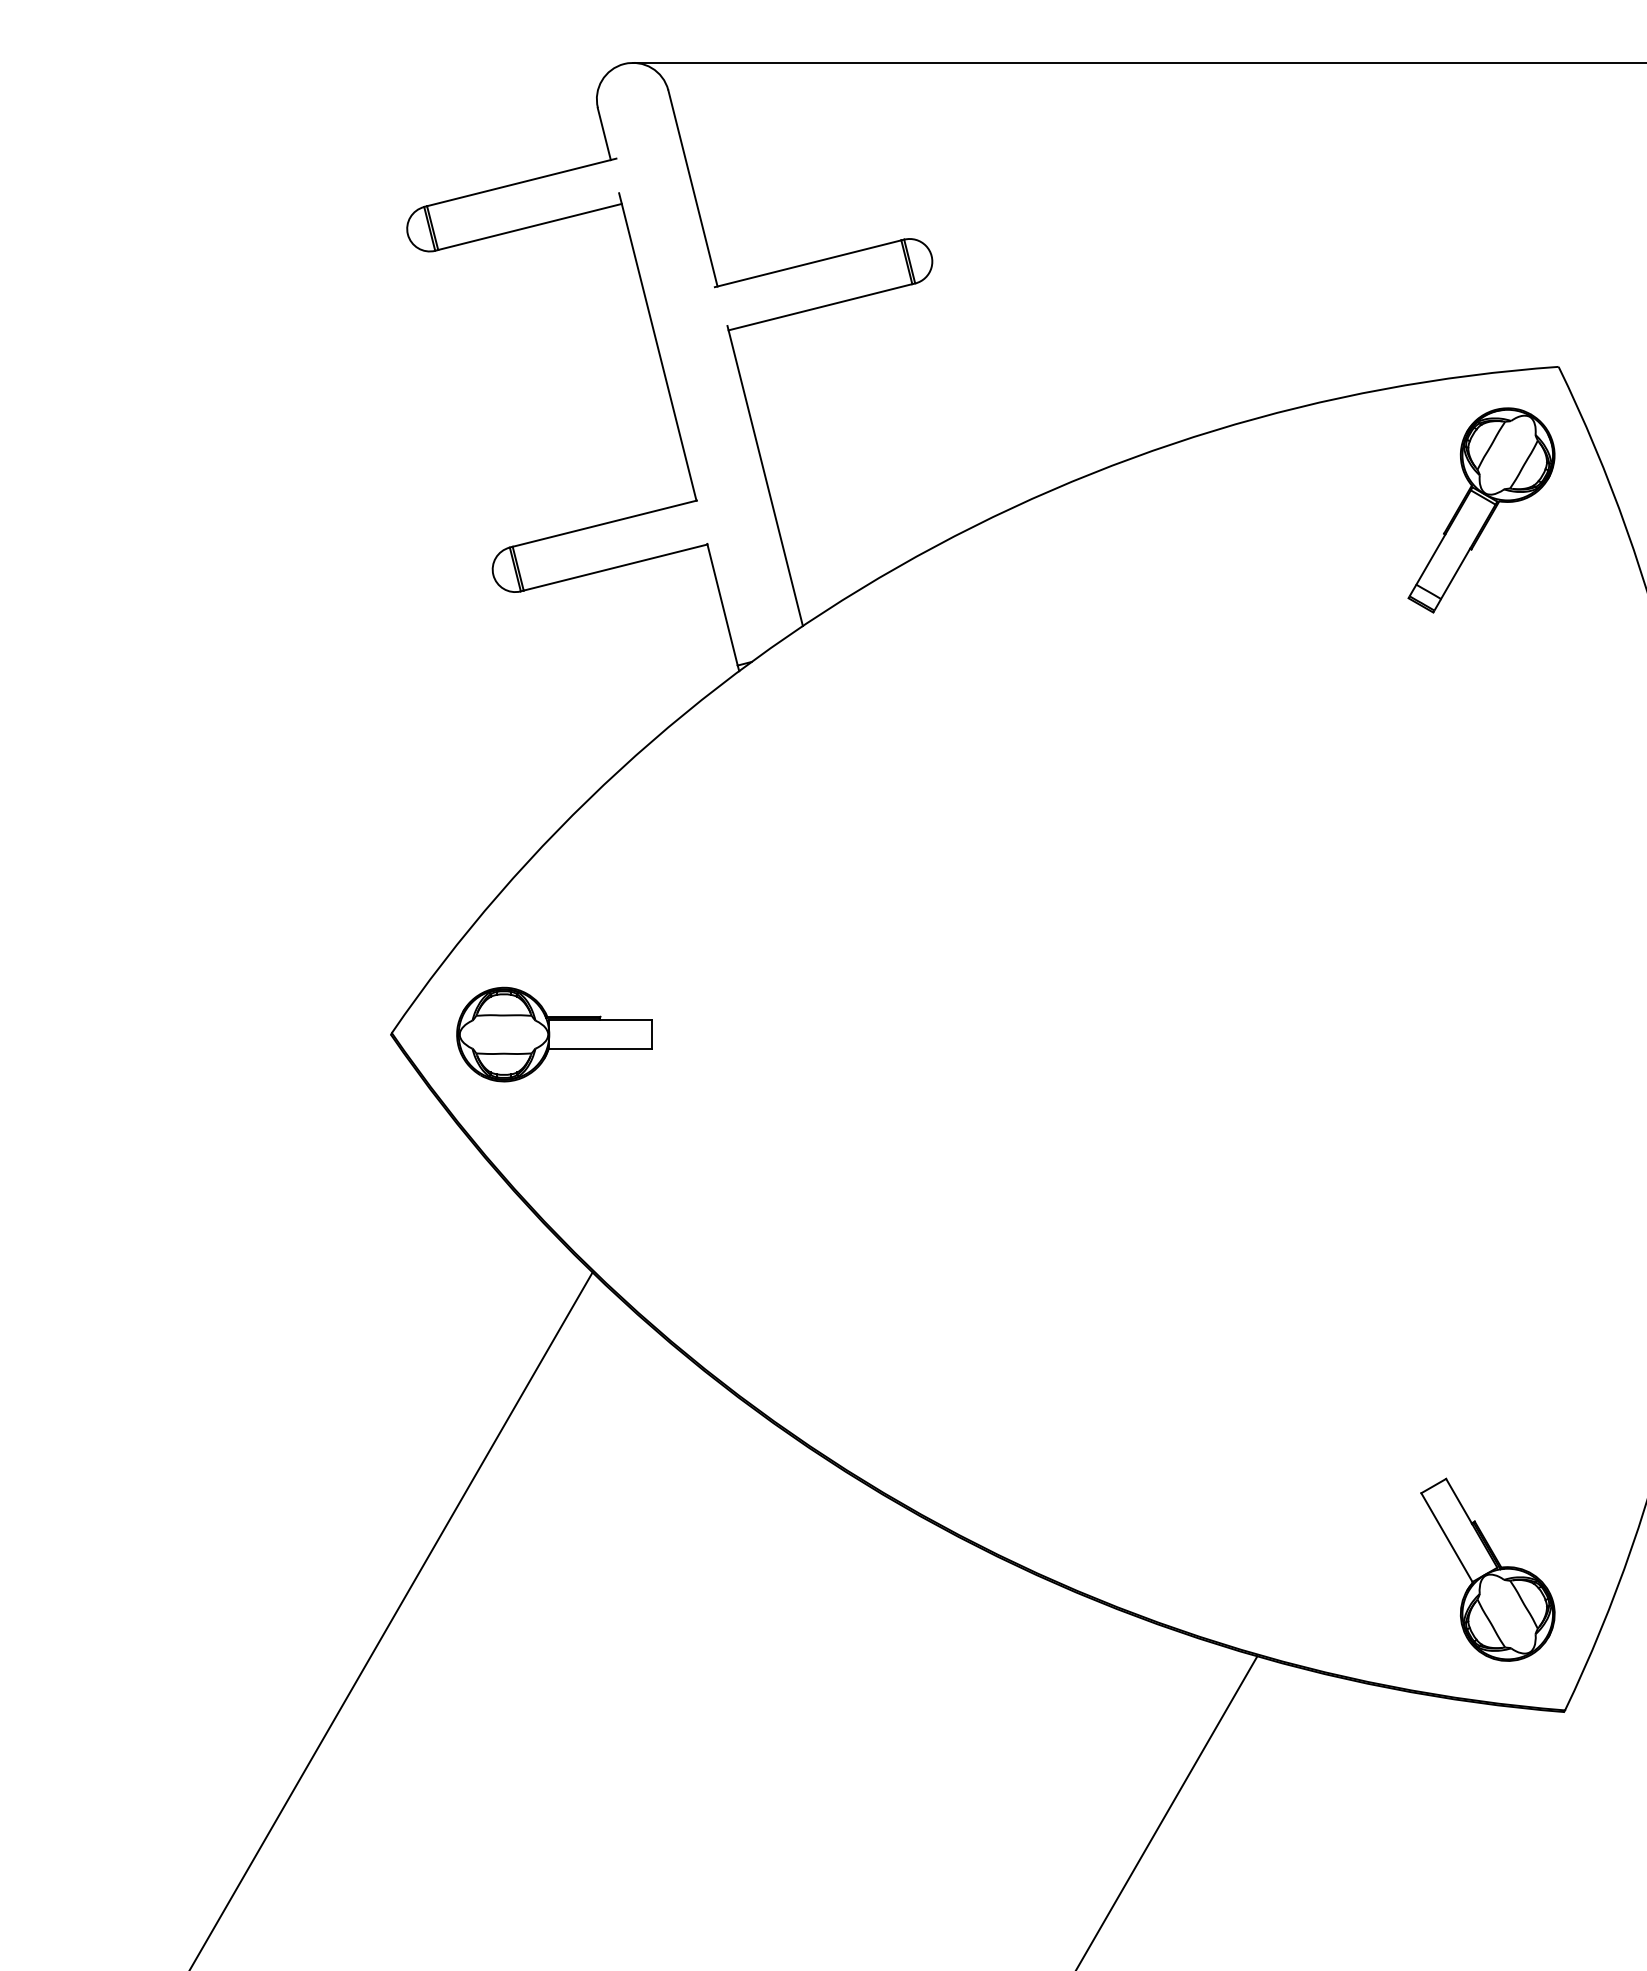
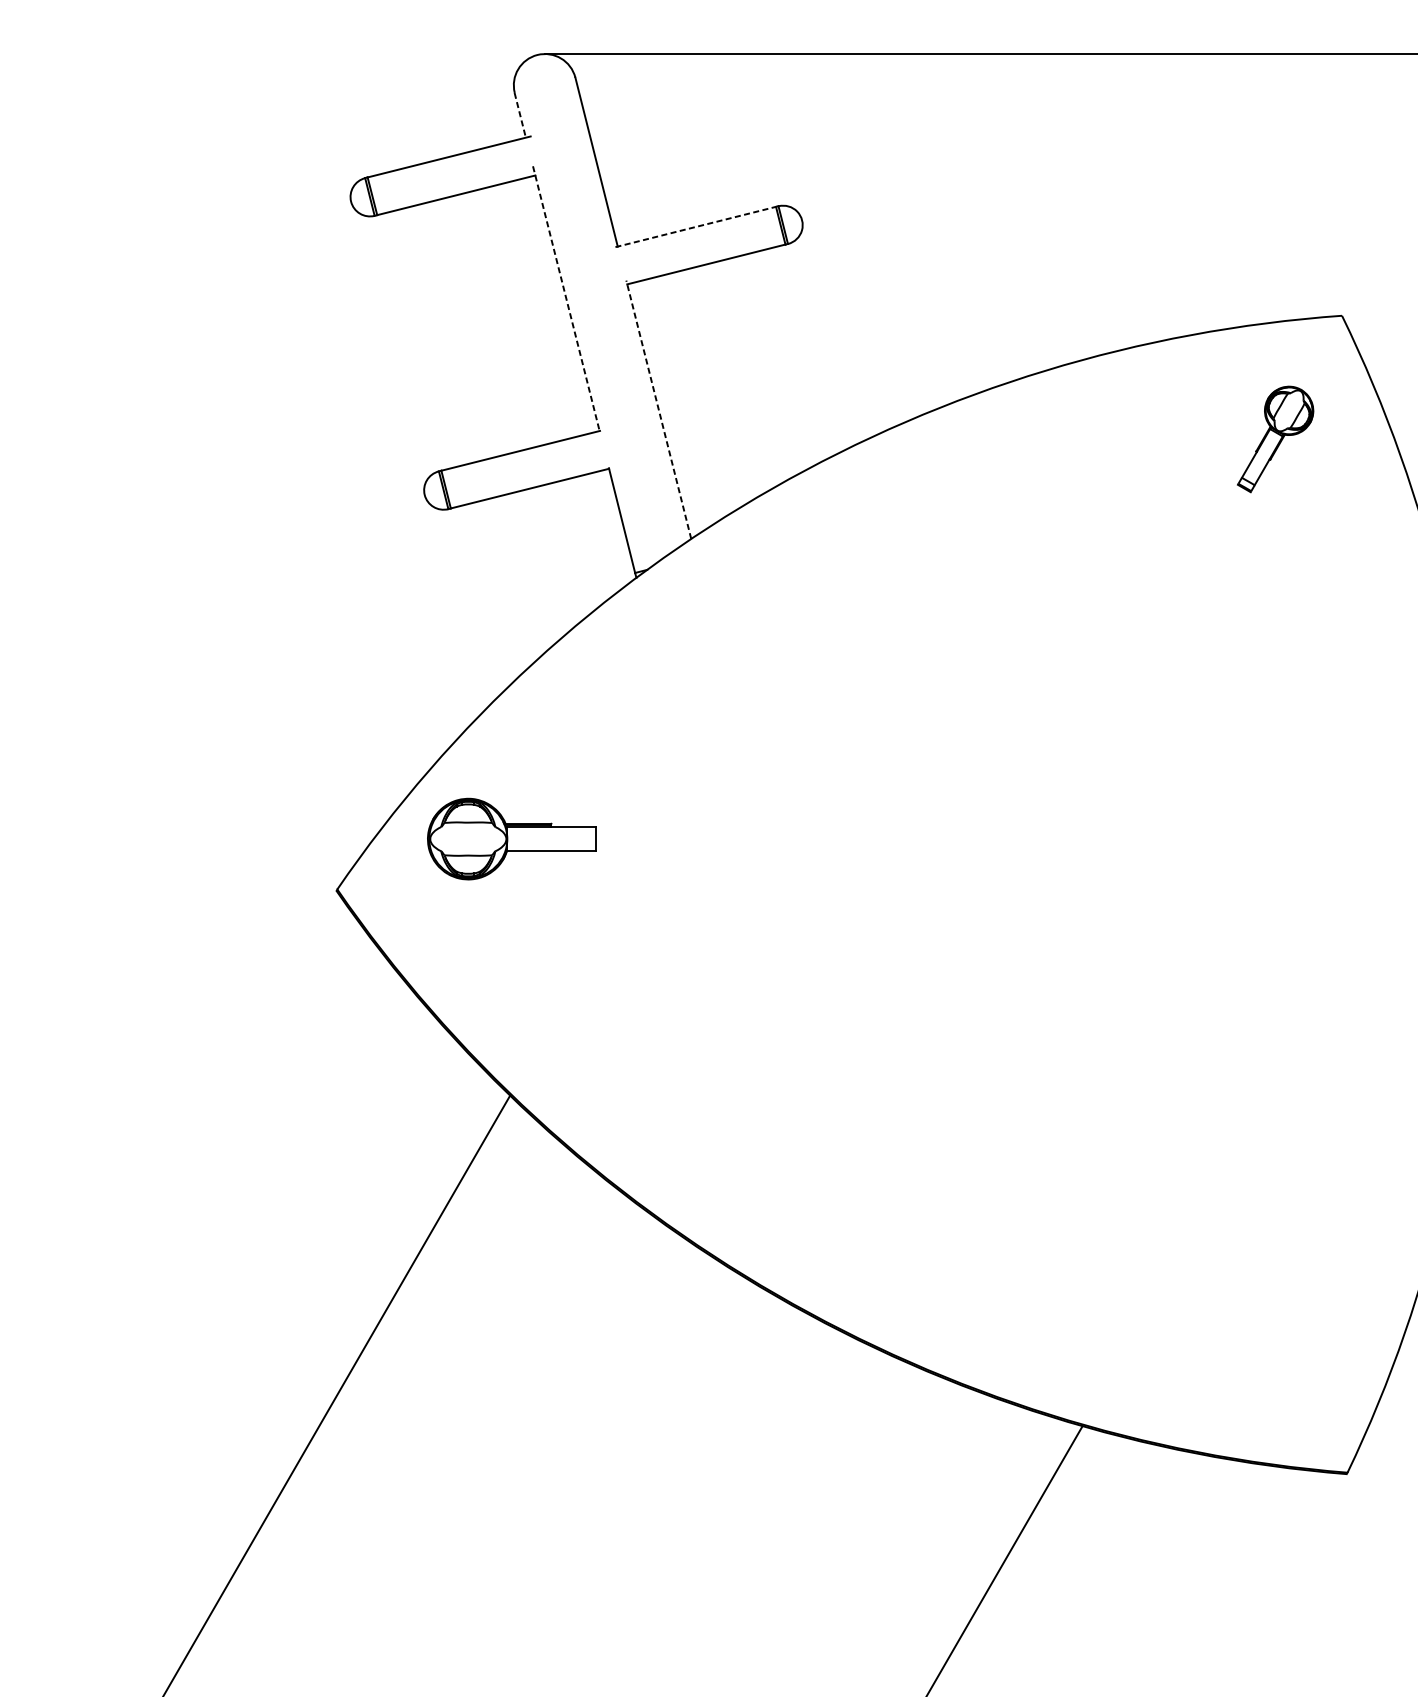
line: (604, 134) -> (520, 115), solid -> dashed
line: (808, 263) -> (696, 226), solid -> dashed
line: (657, 347) -> (566, 299), solid -> dashed
line: (765, 476) -> (659, 410), solid -> dashed
part: (1481, 510) -> (1275, 439), size x0.6
part: (554, 1034) -> (511, 839), moved
part: (1487, 1569) -> (1280, 1351), removed

